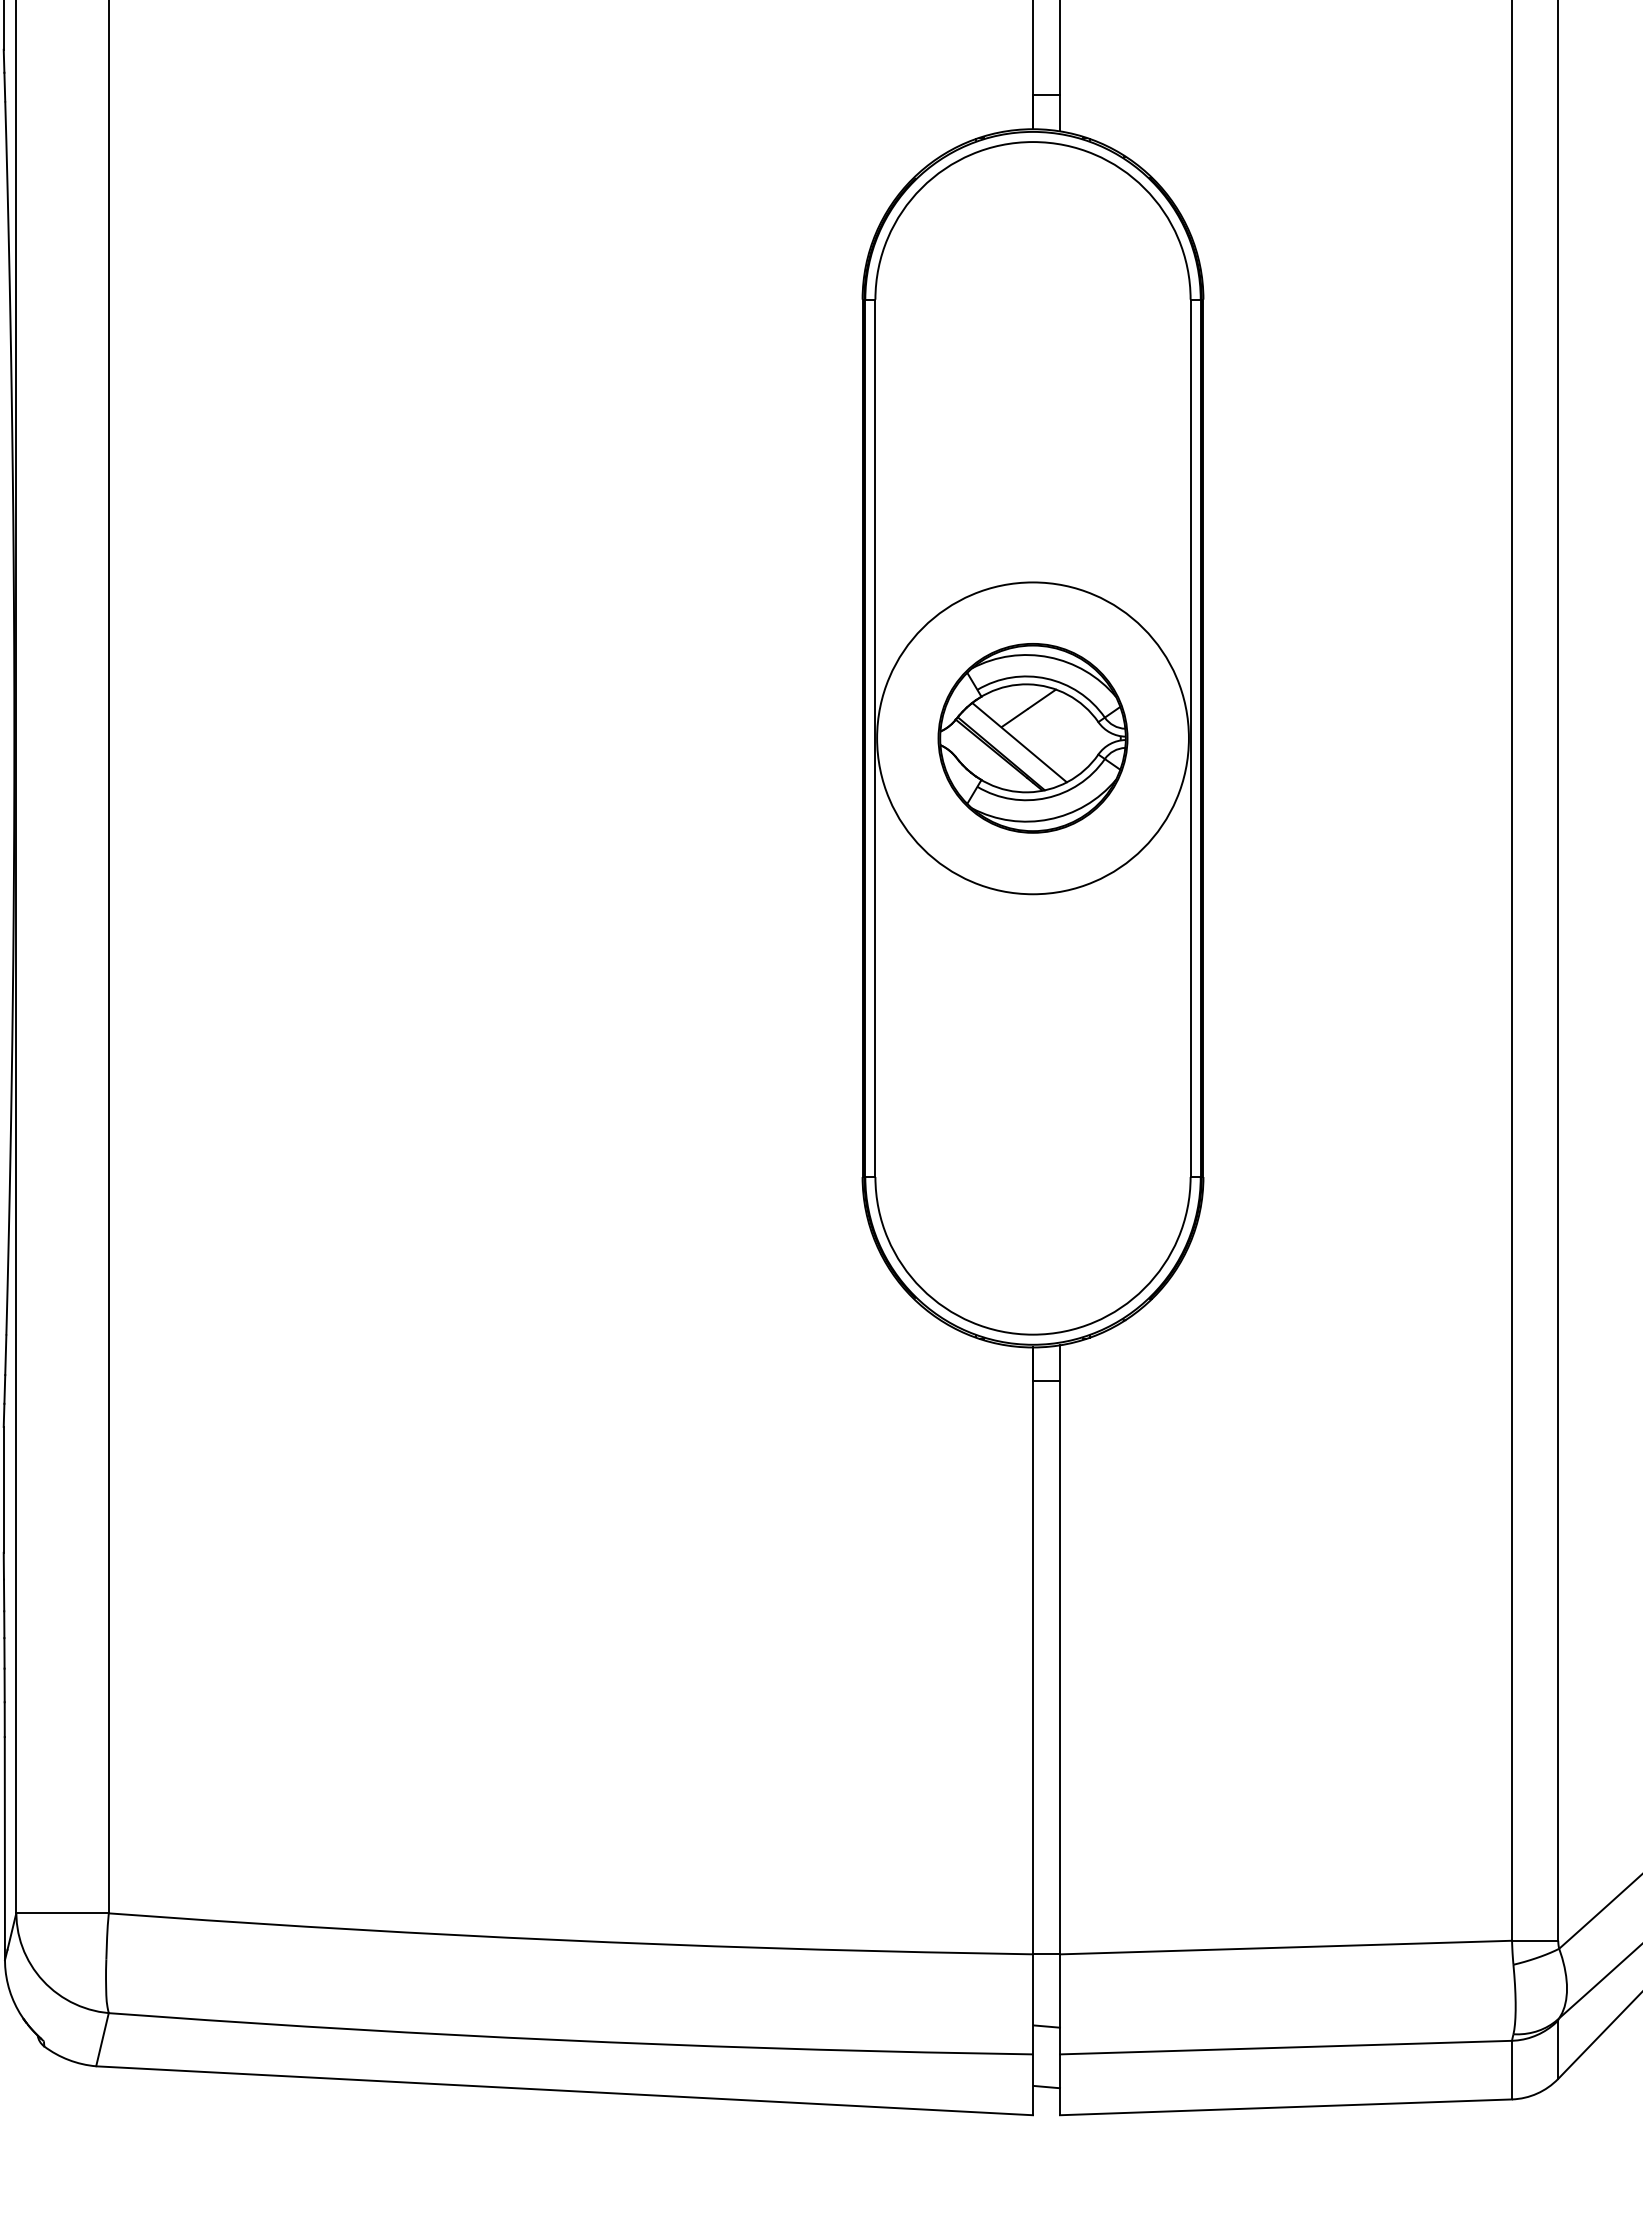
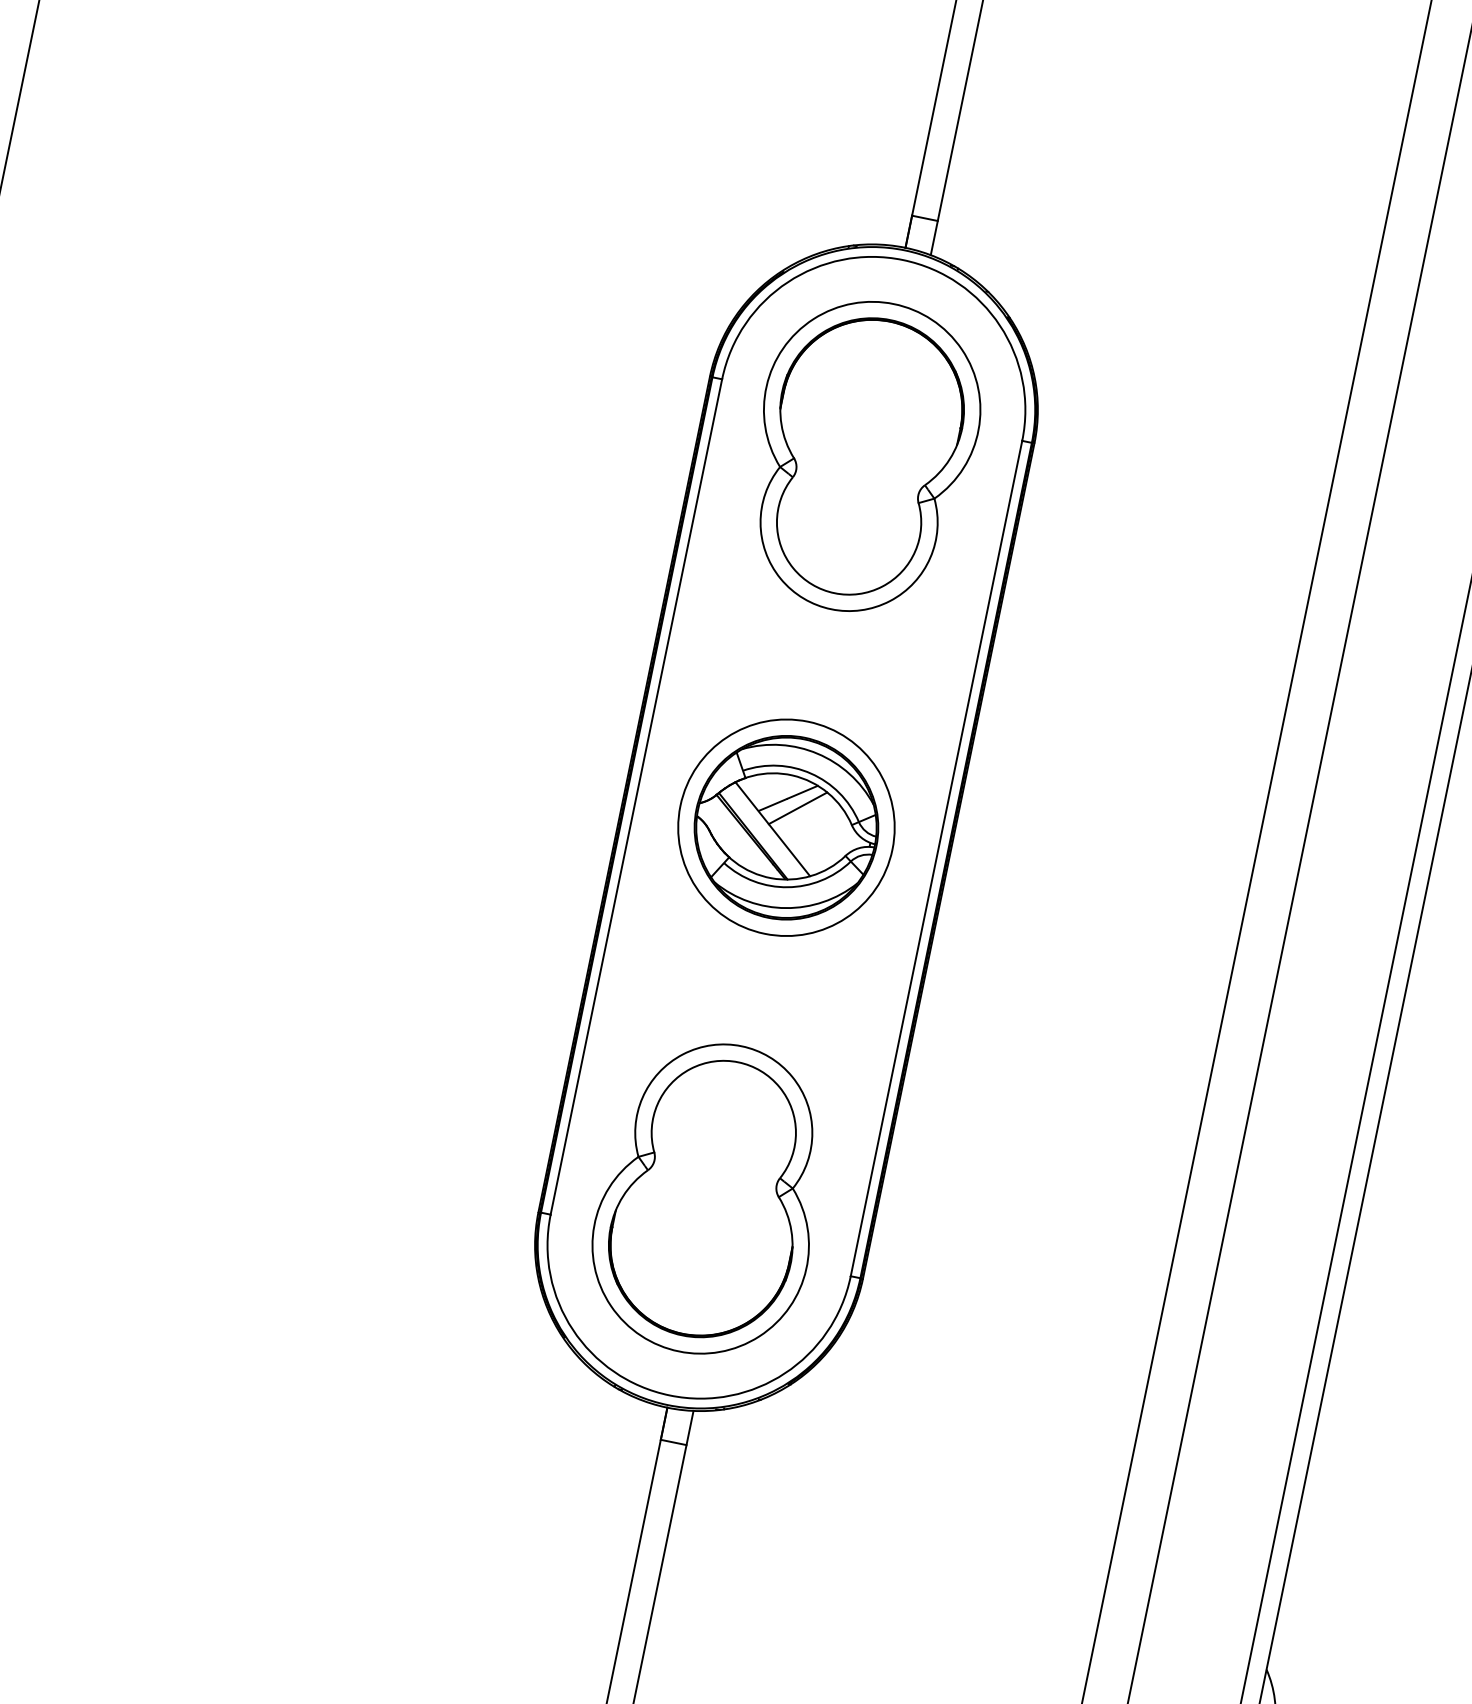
part: (1032, 348) -> (862, 456), added
line: (1040, 716) -> (797, 808), added
circle: (1032, 737) -> (786, 826), size x0.71
part: (1032, 1128) -> (709, 1199), added

